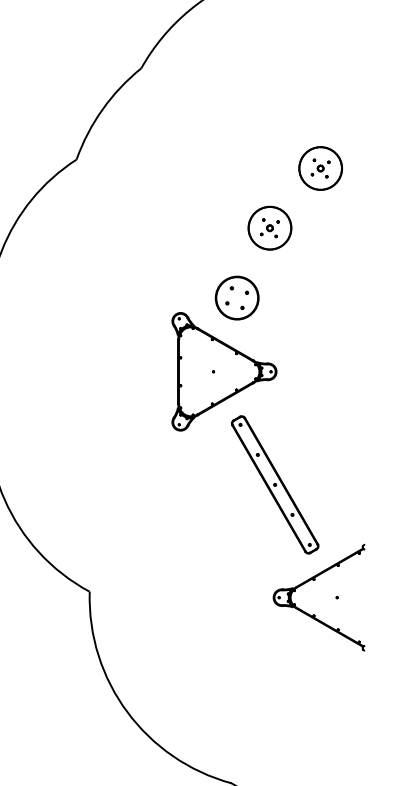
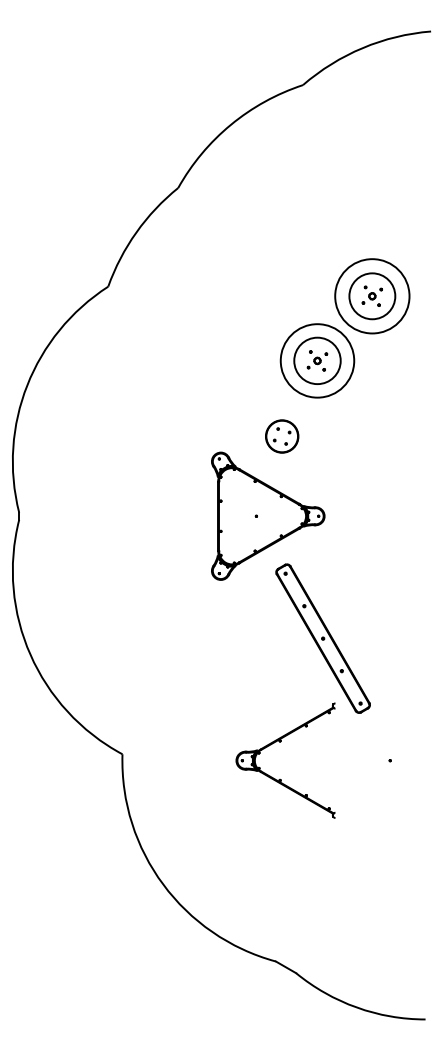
circle: (320, 168) -> (372, 296), size x1.6
circle: (269, 227) -> (317, 360), size x1.6
part: (237, 298) -> (282, 436), size x0.7
part: (314, 580) -> (280, 742), moved

